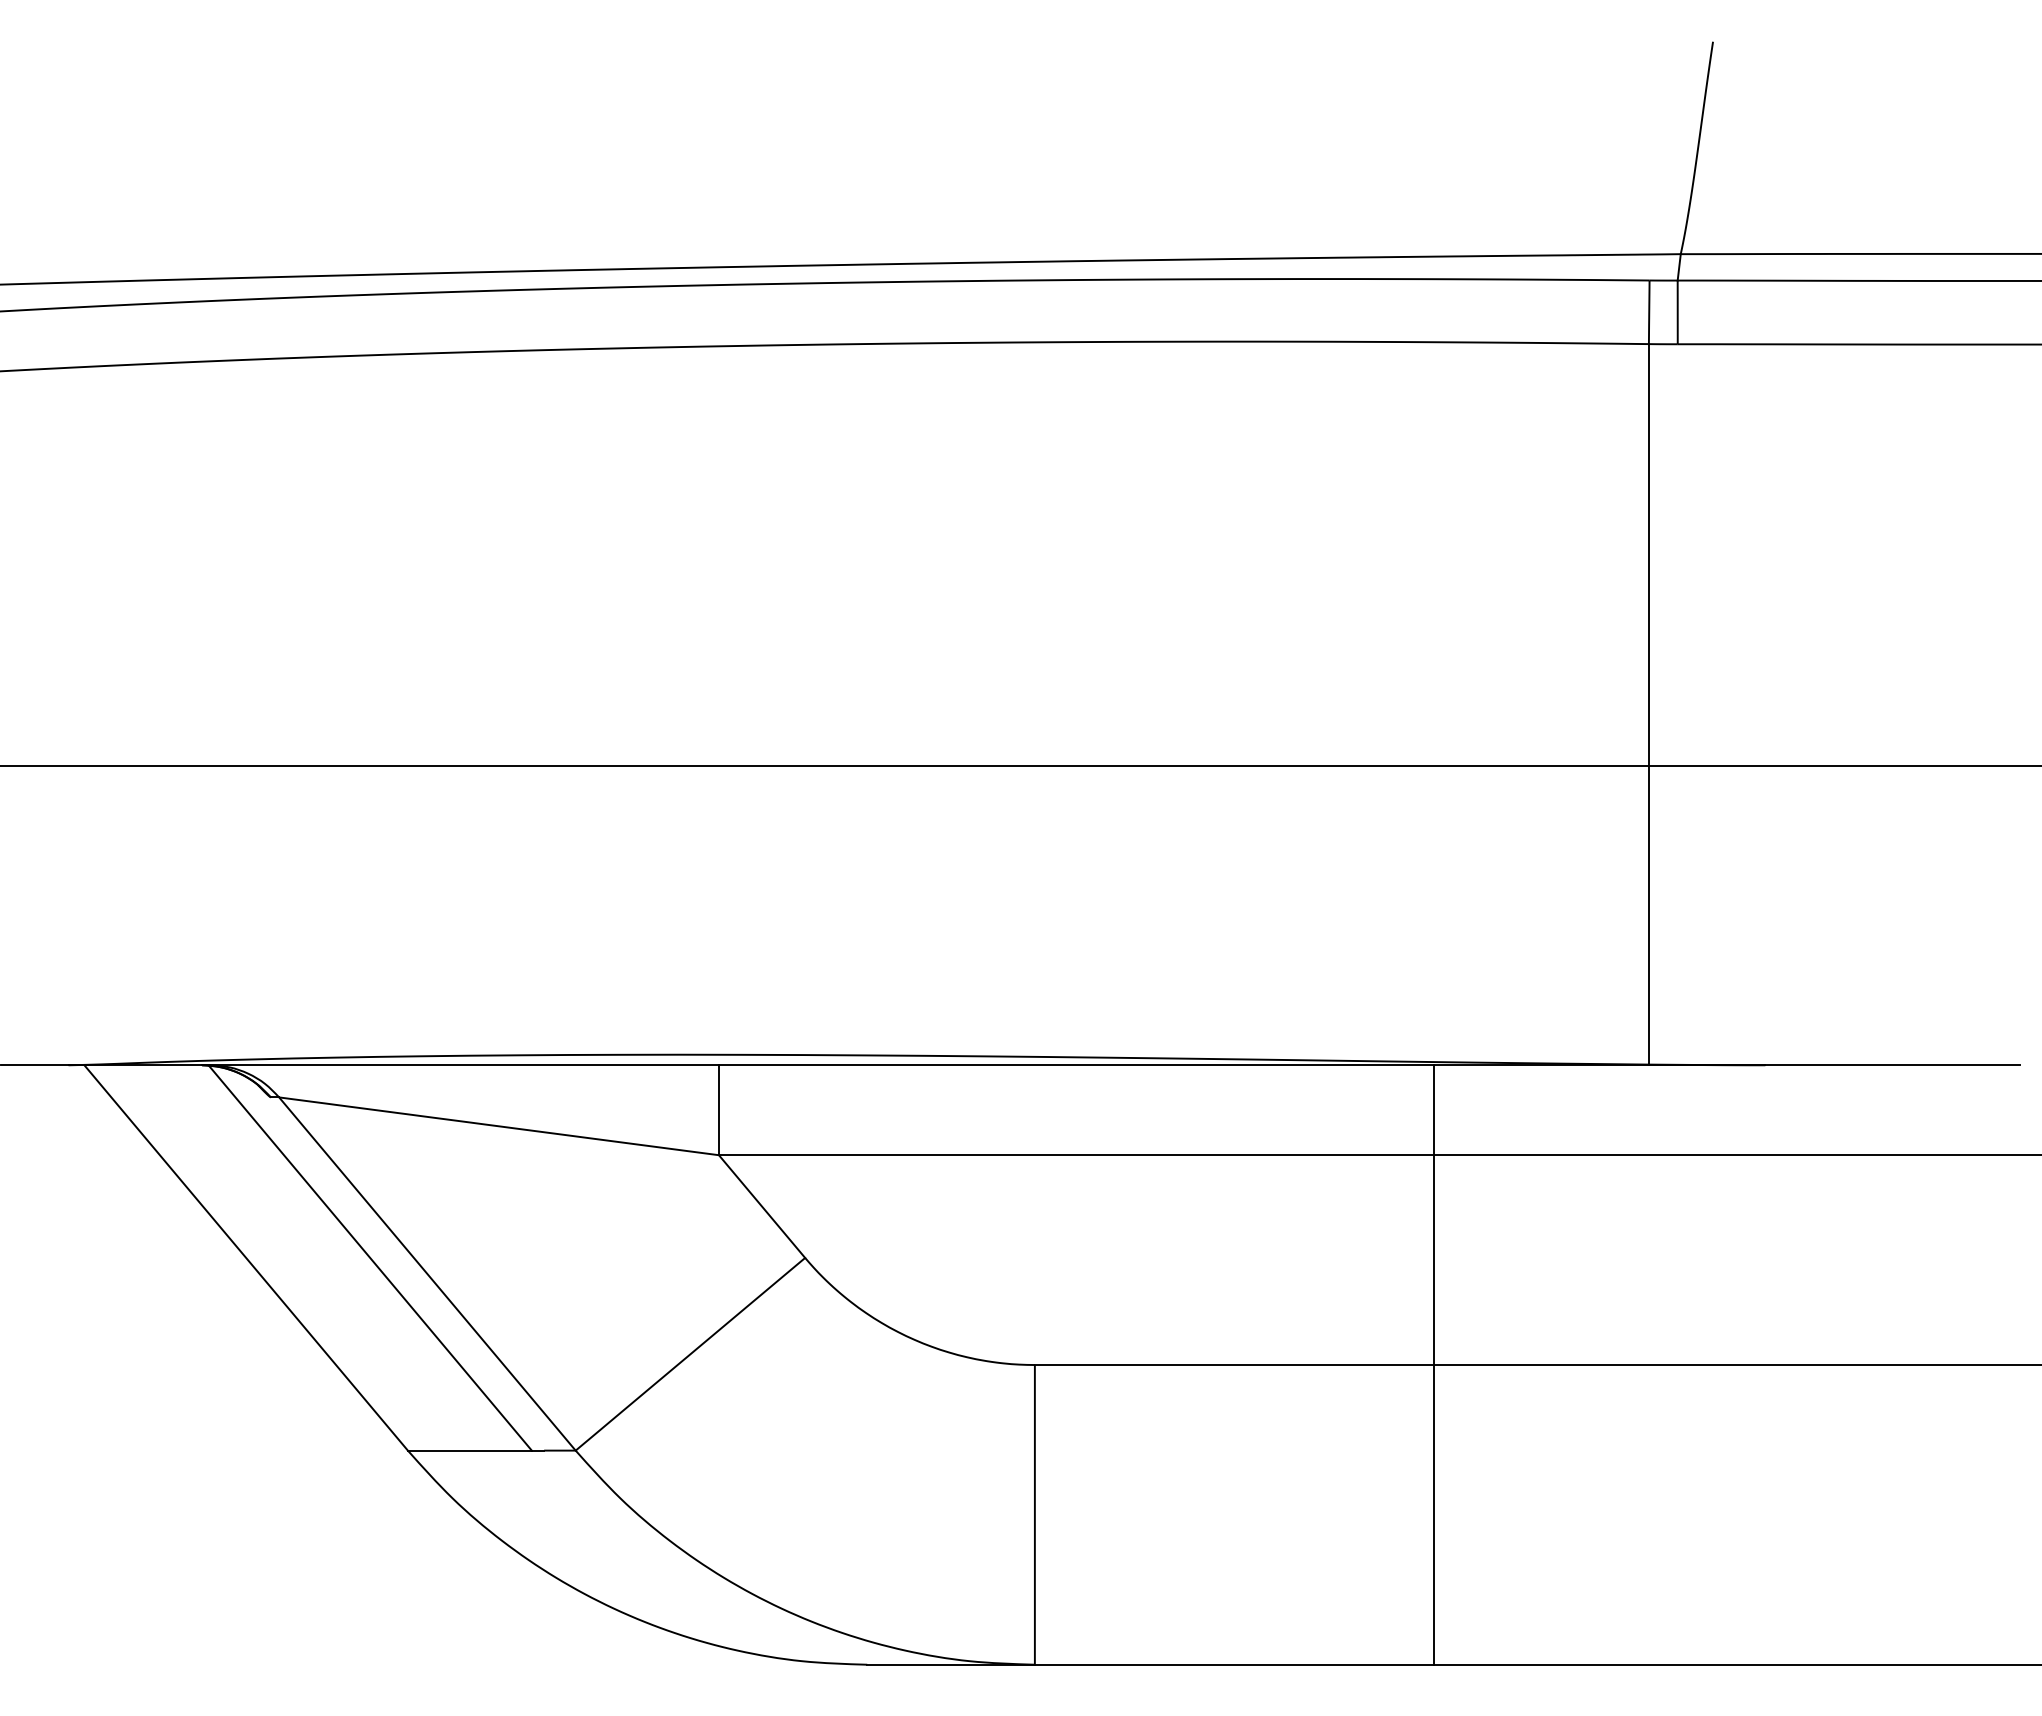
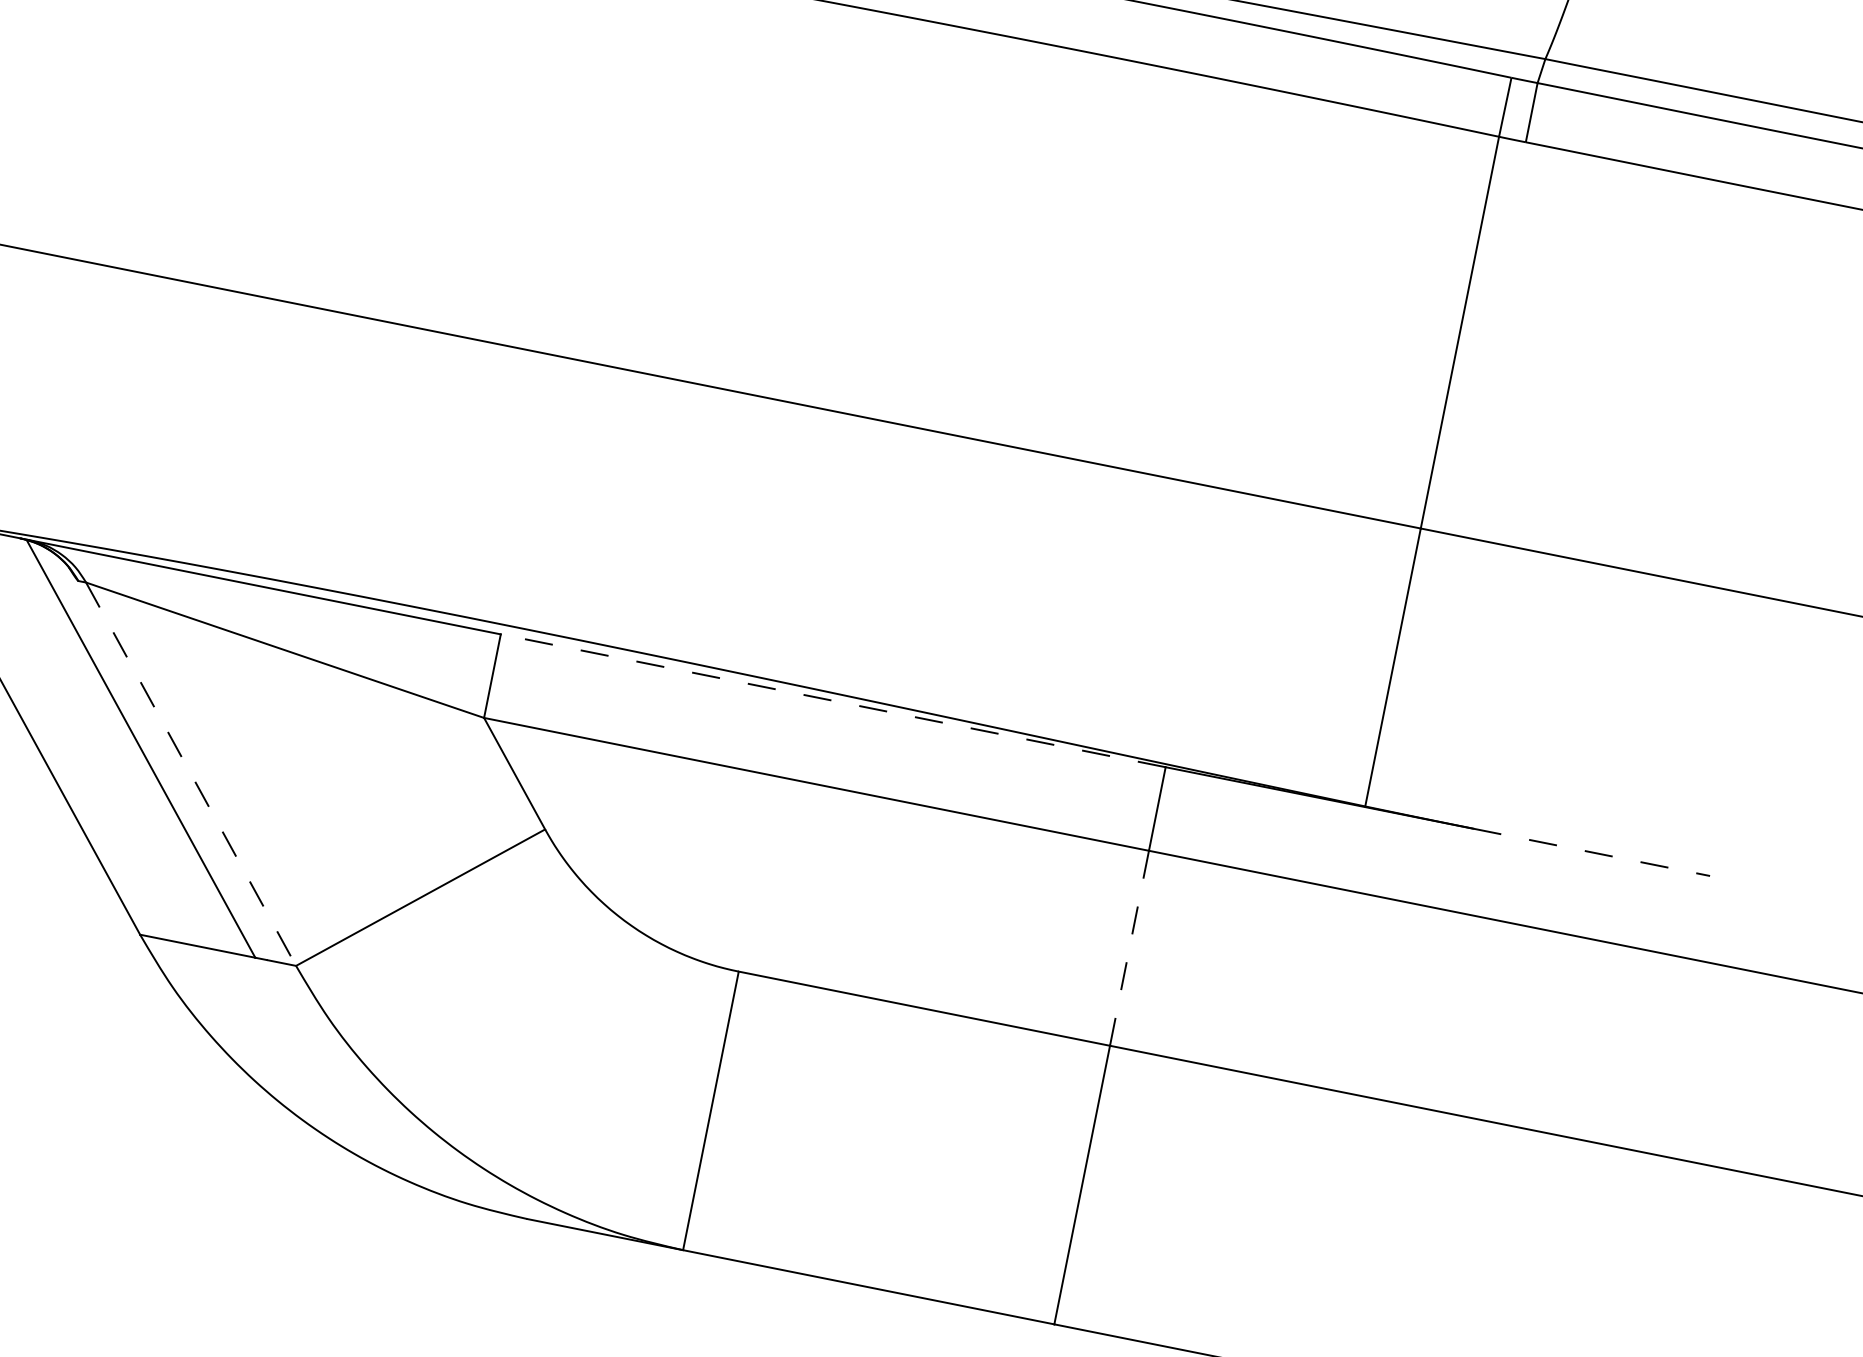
line: (1076, 1065) -> (833, 700), solid -> dashed
line: (1893, 1065) -> (1592, 852), solid -> dashed
line: (1434, 1260) -> (1129, 948), solid -> dashed
line: (427, 1274) -> (191, 774), solid -> dashed

